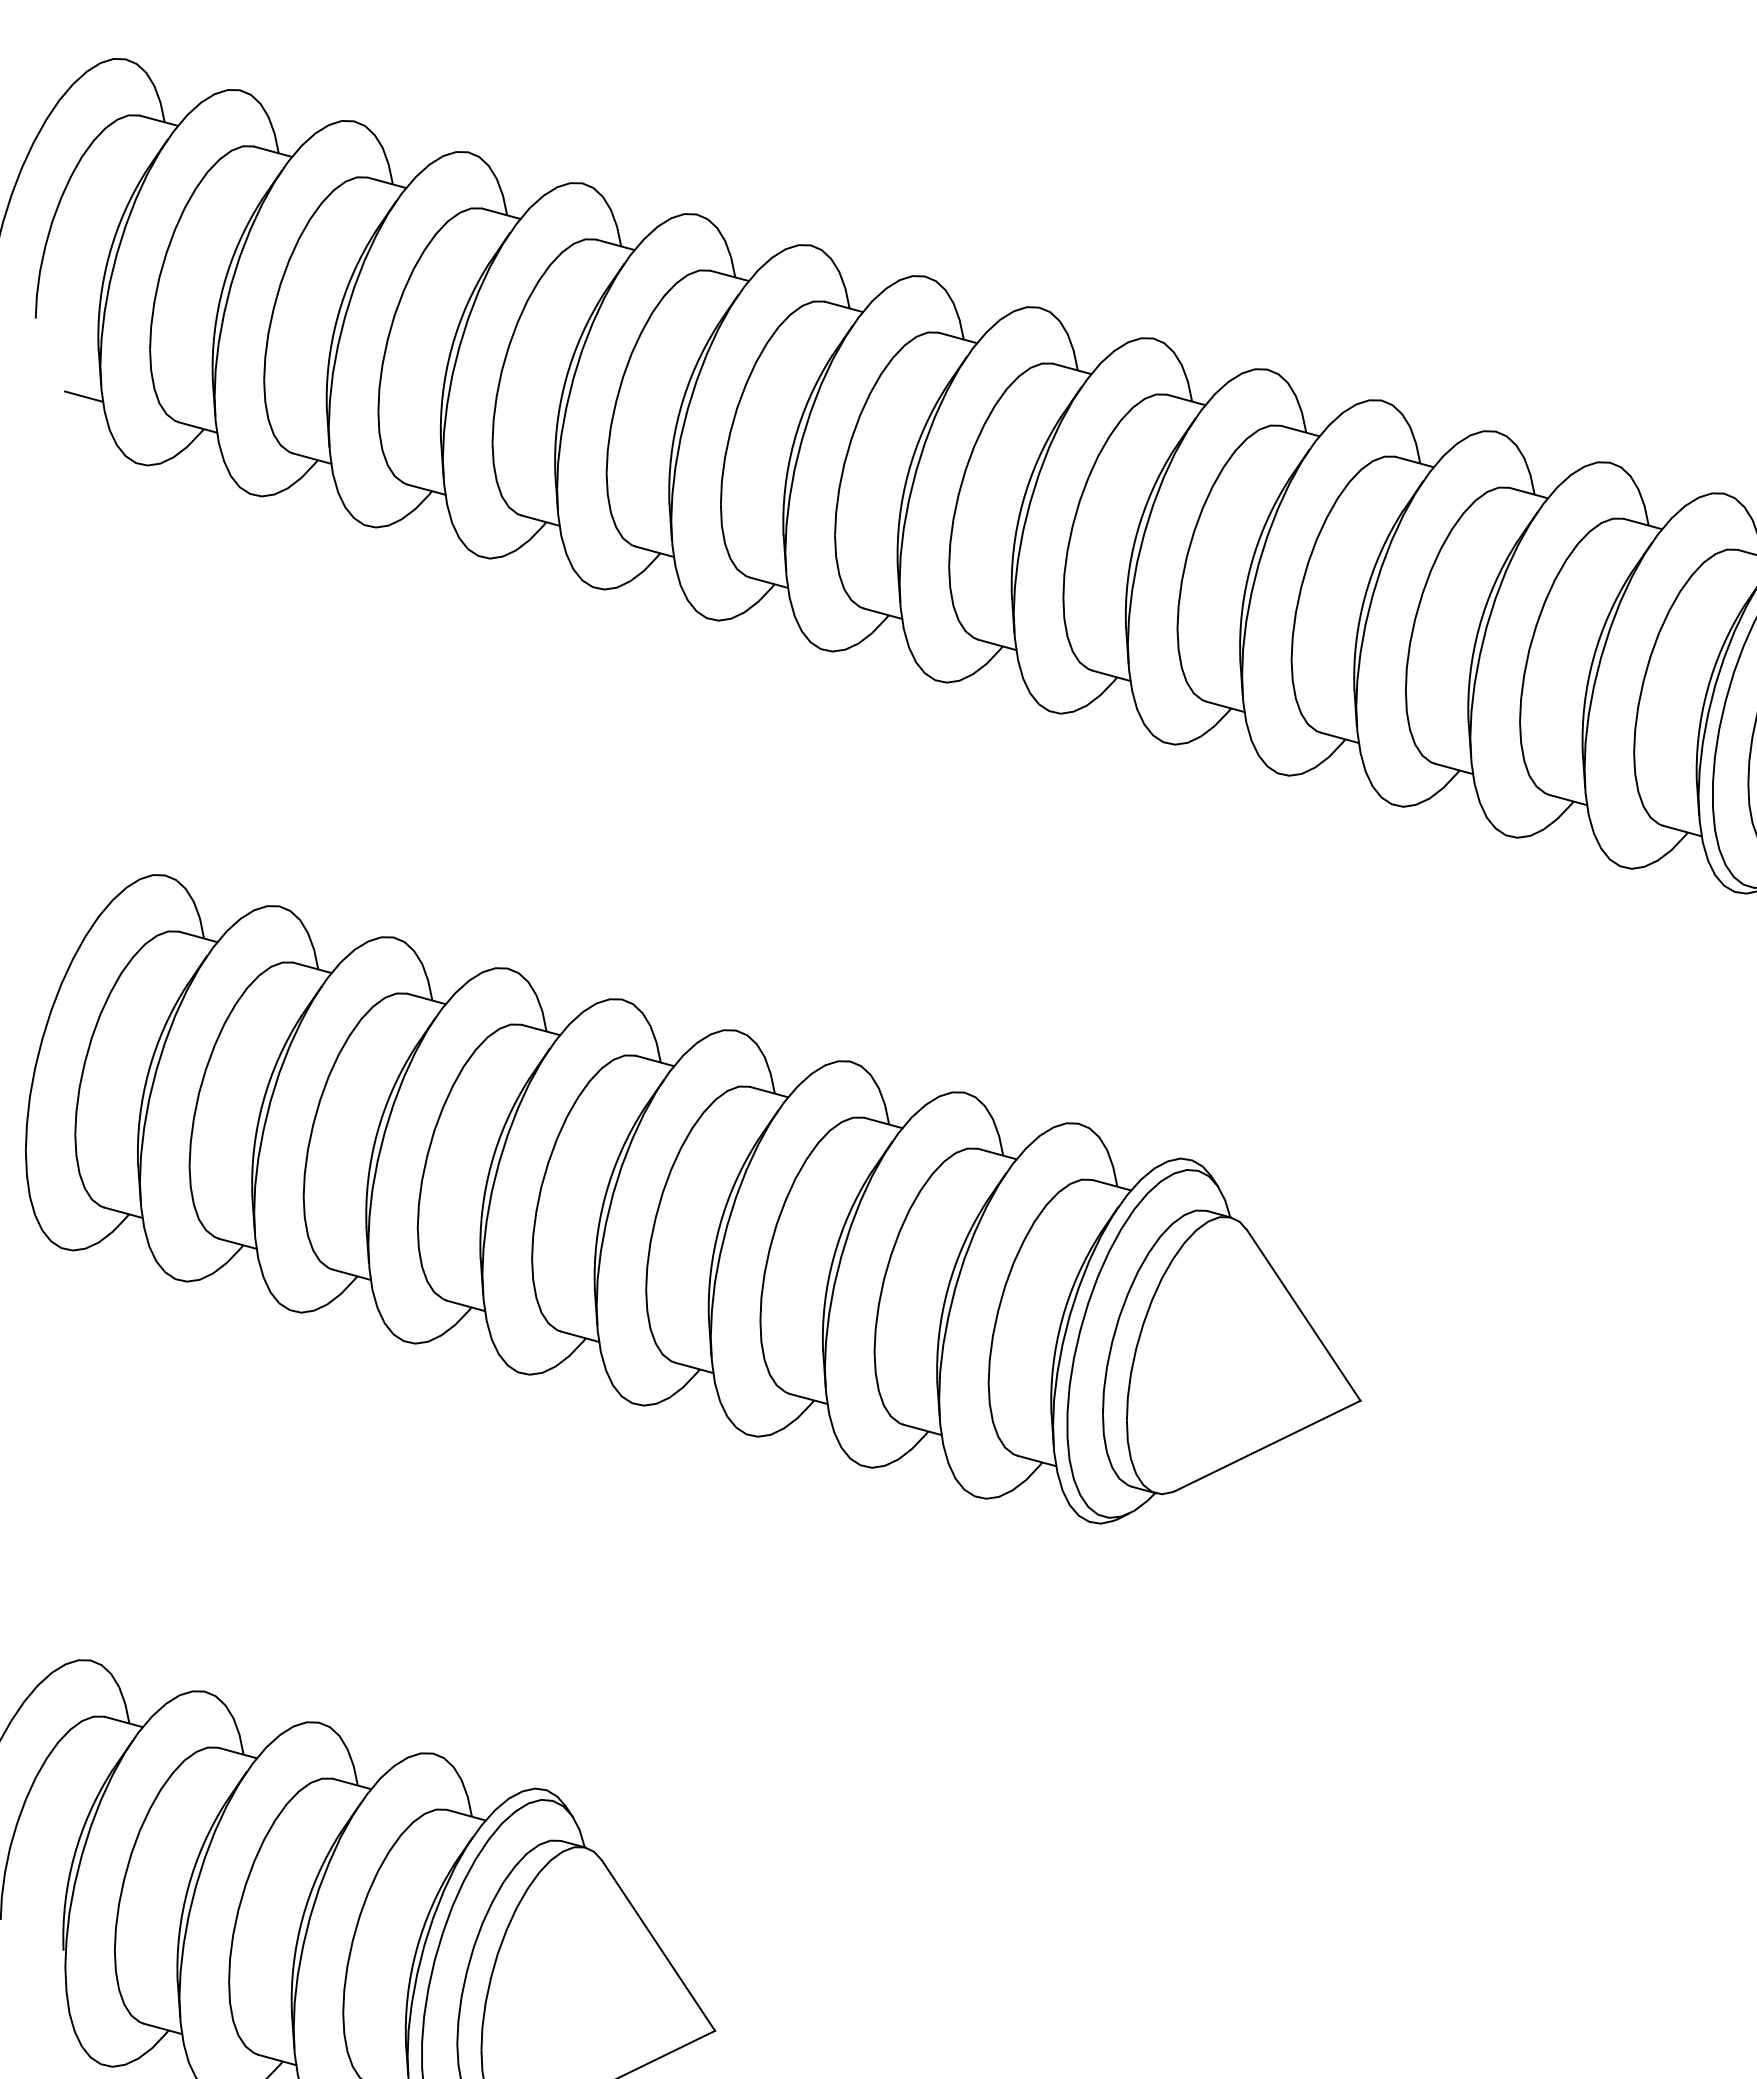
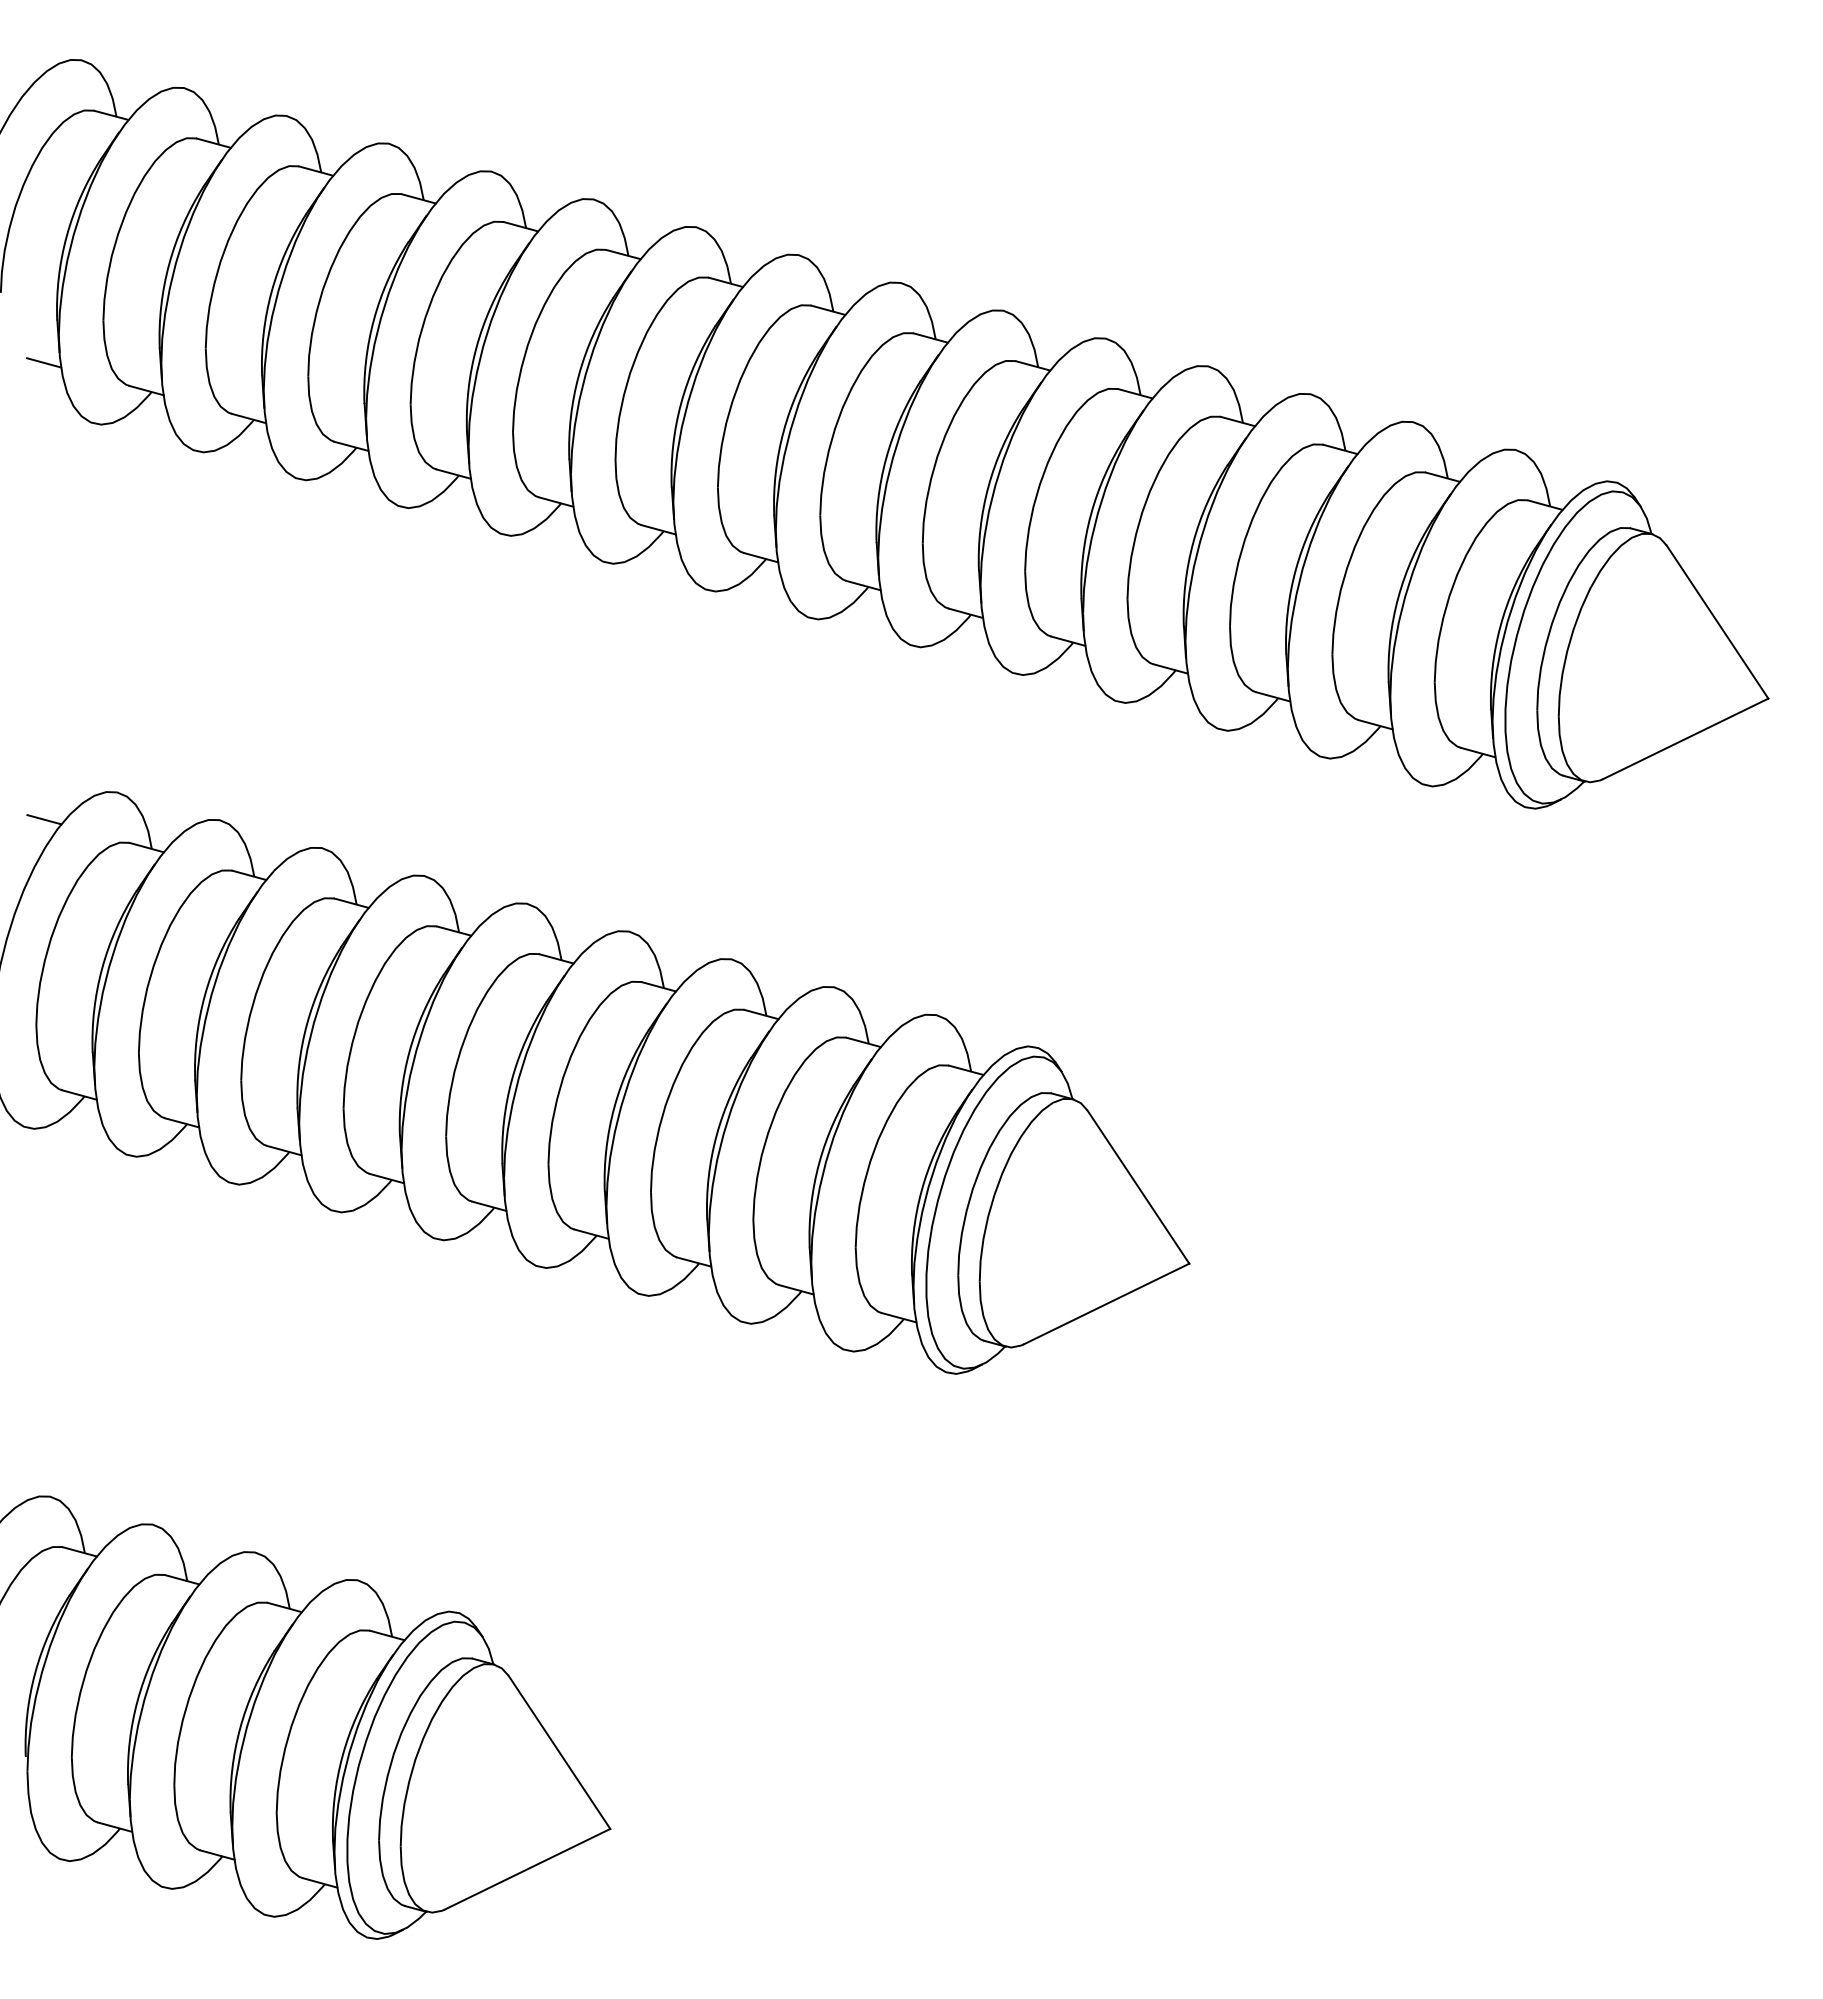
line: (84, 905) -> (44, 819), added

